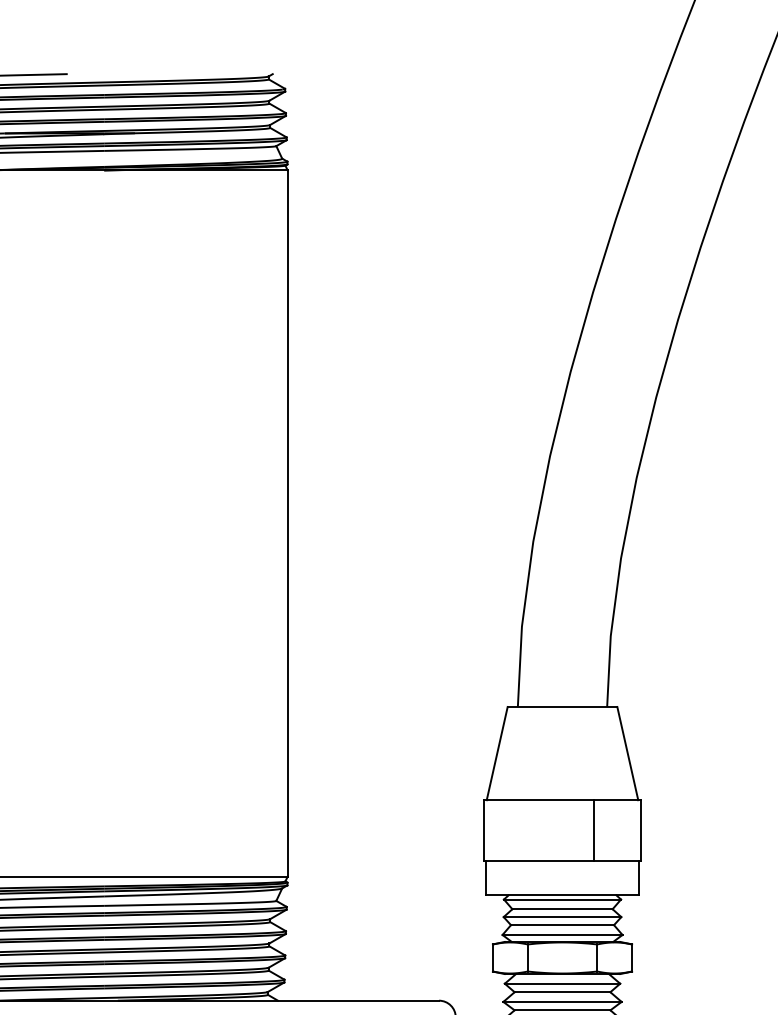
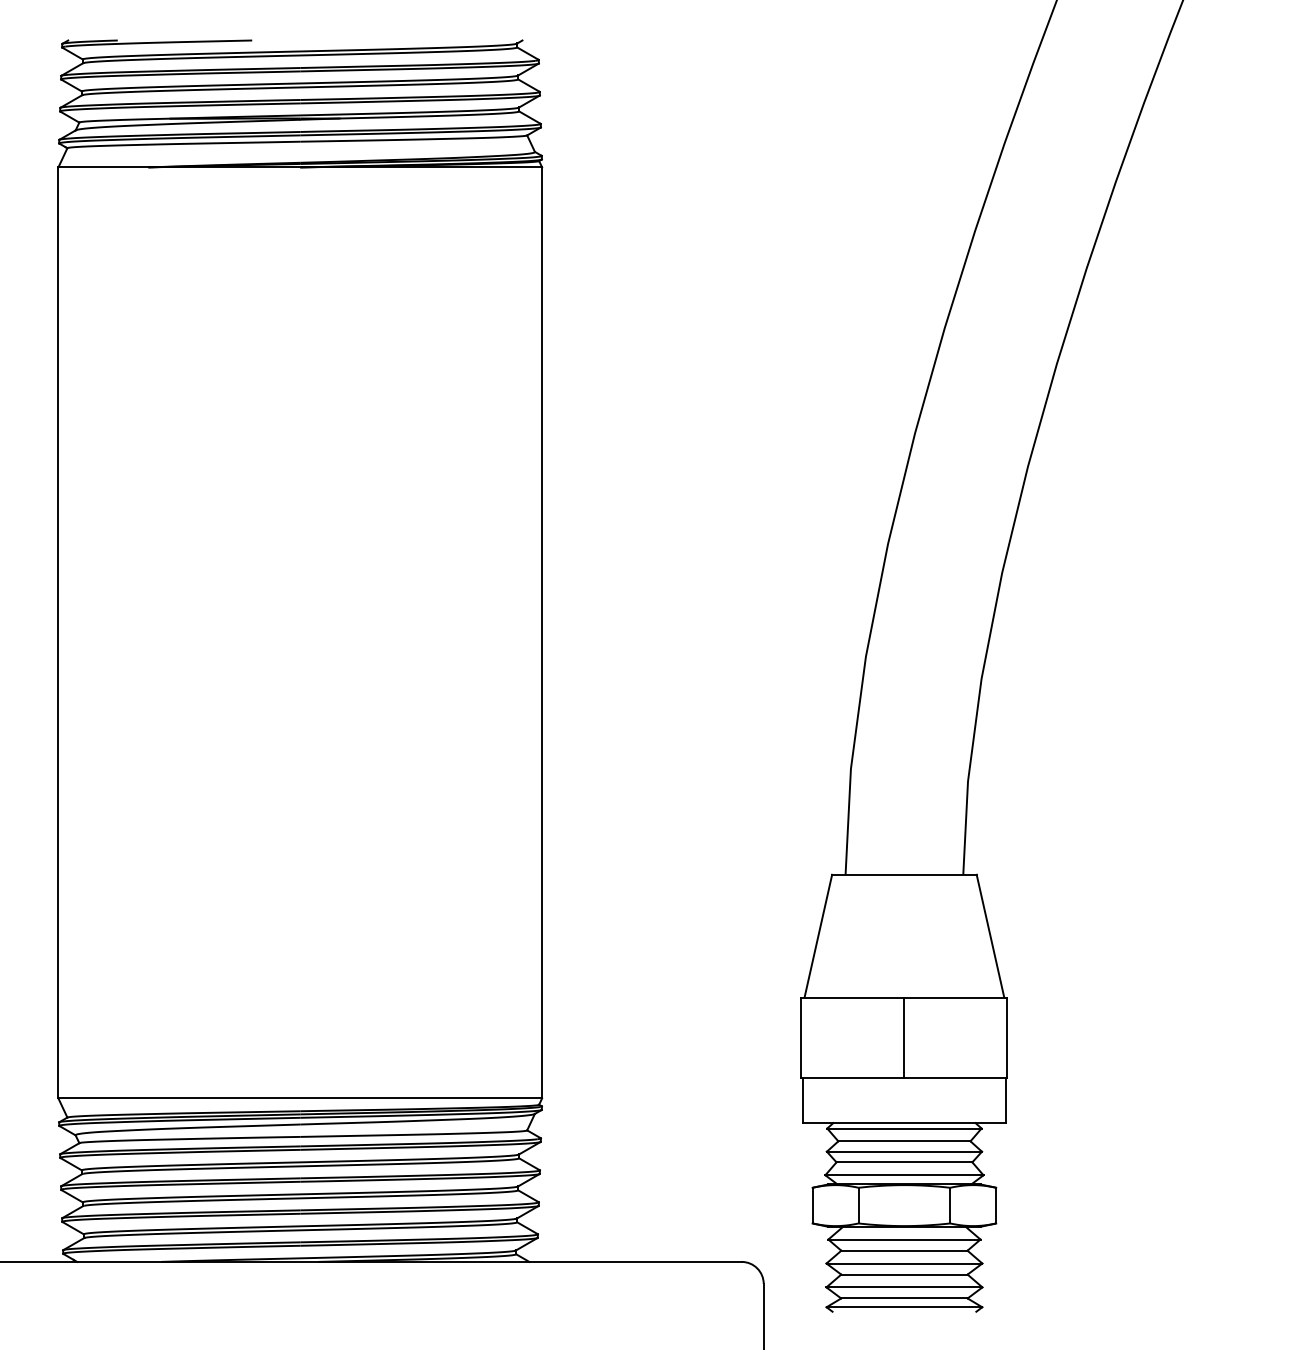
line: (593, 830) -> (904, 1037), moved

